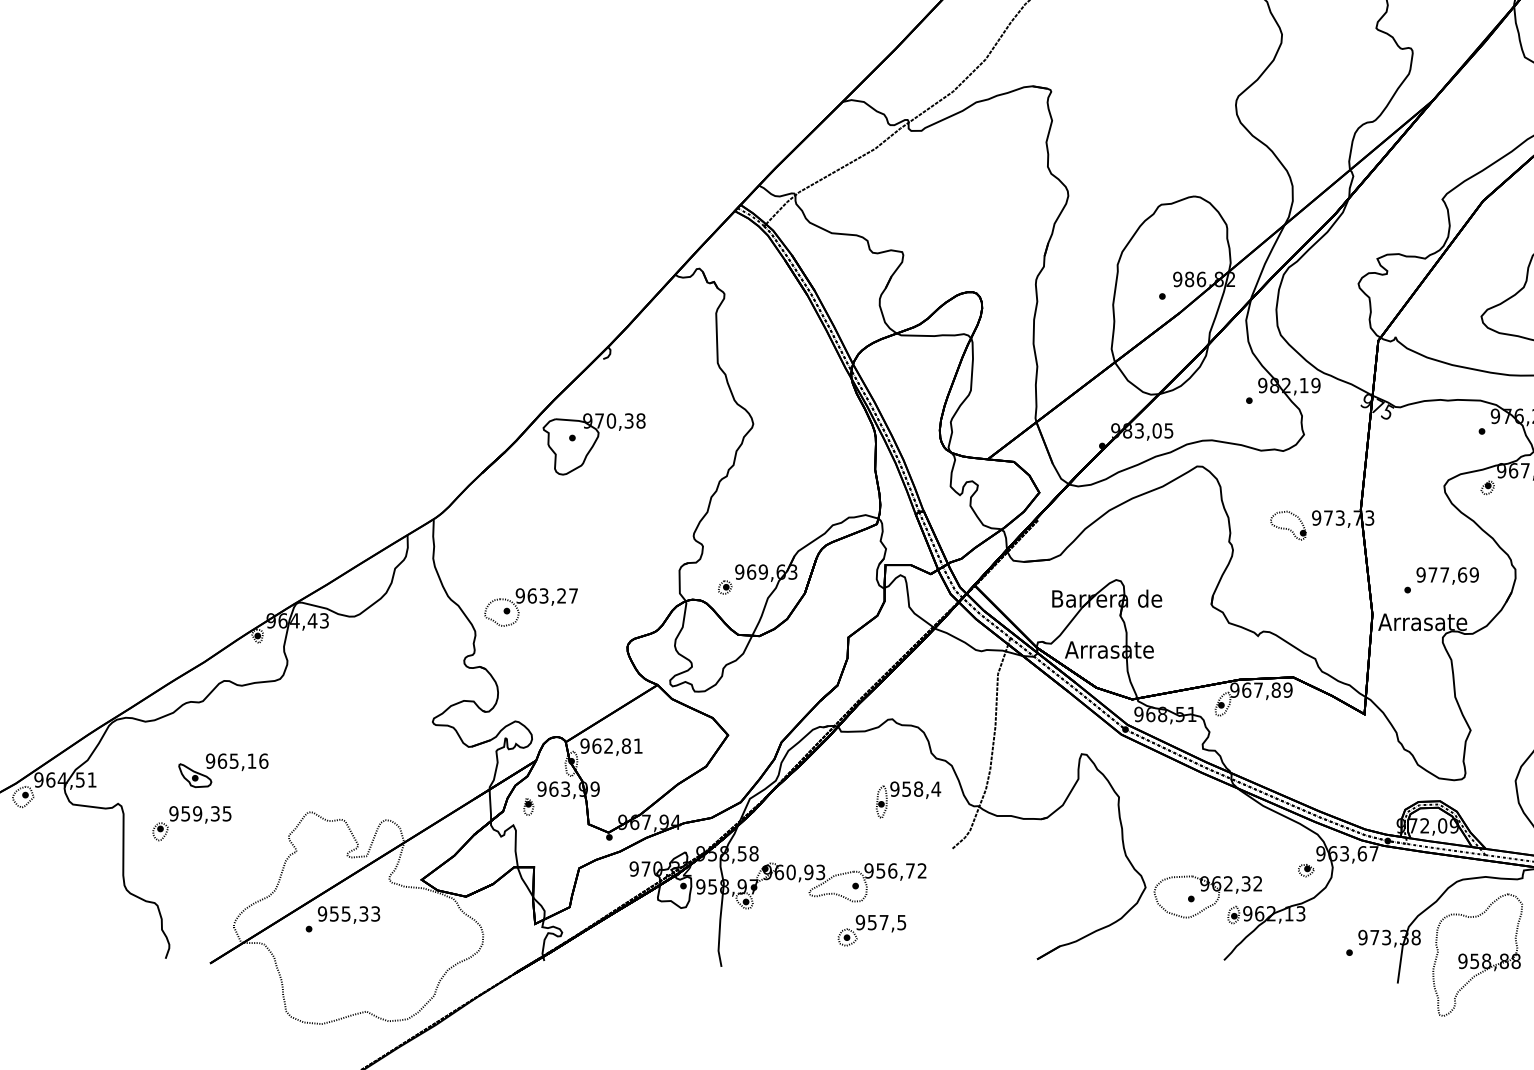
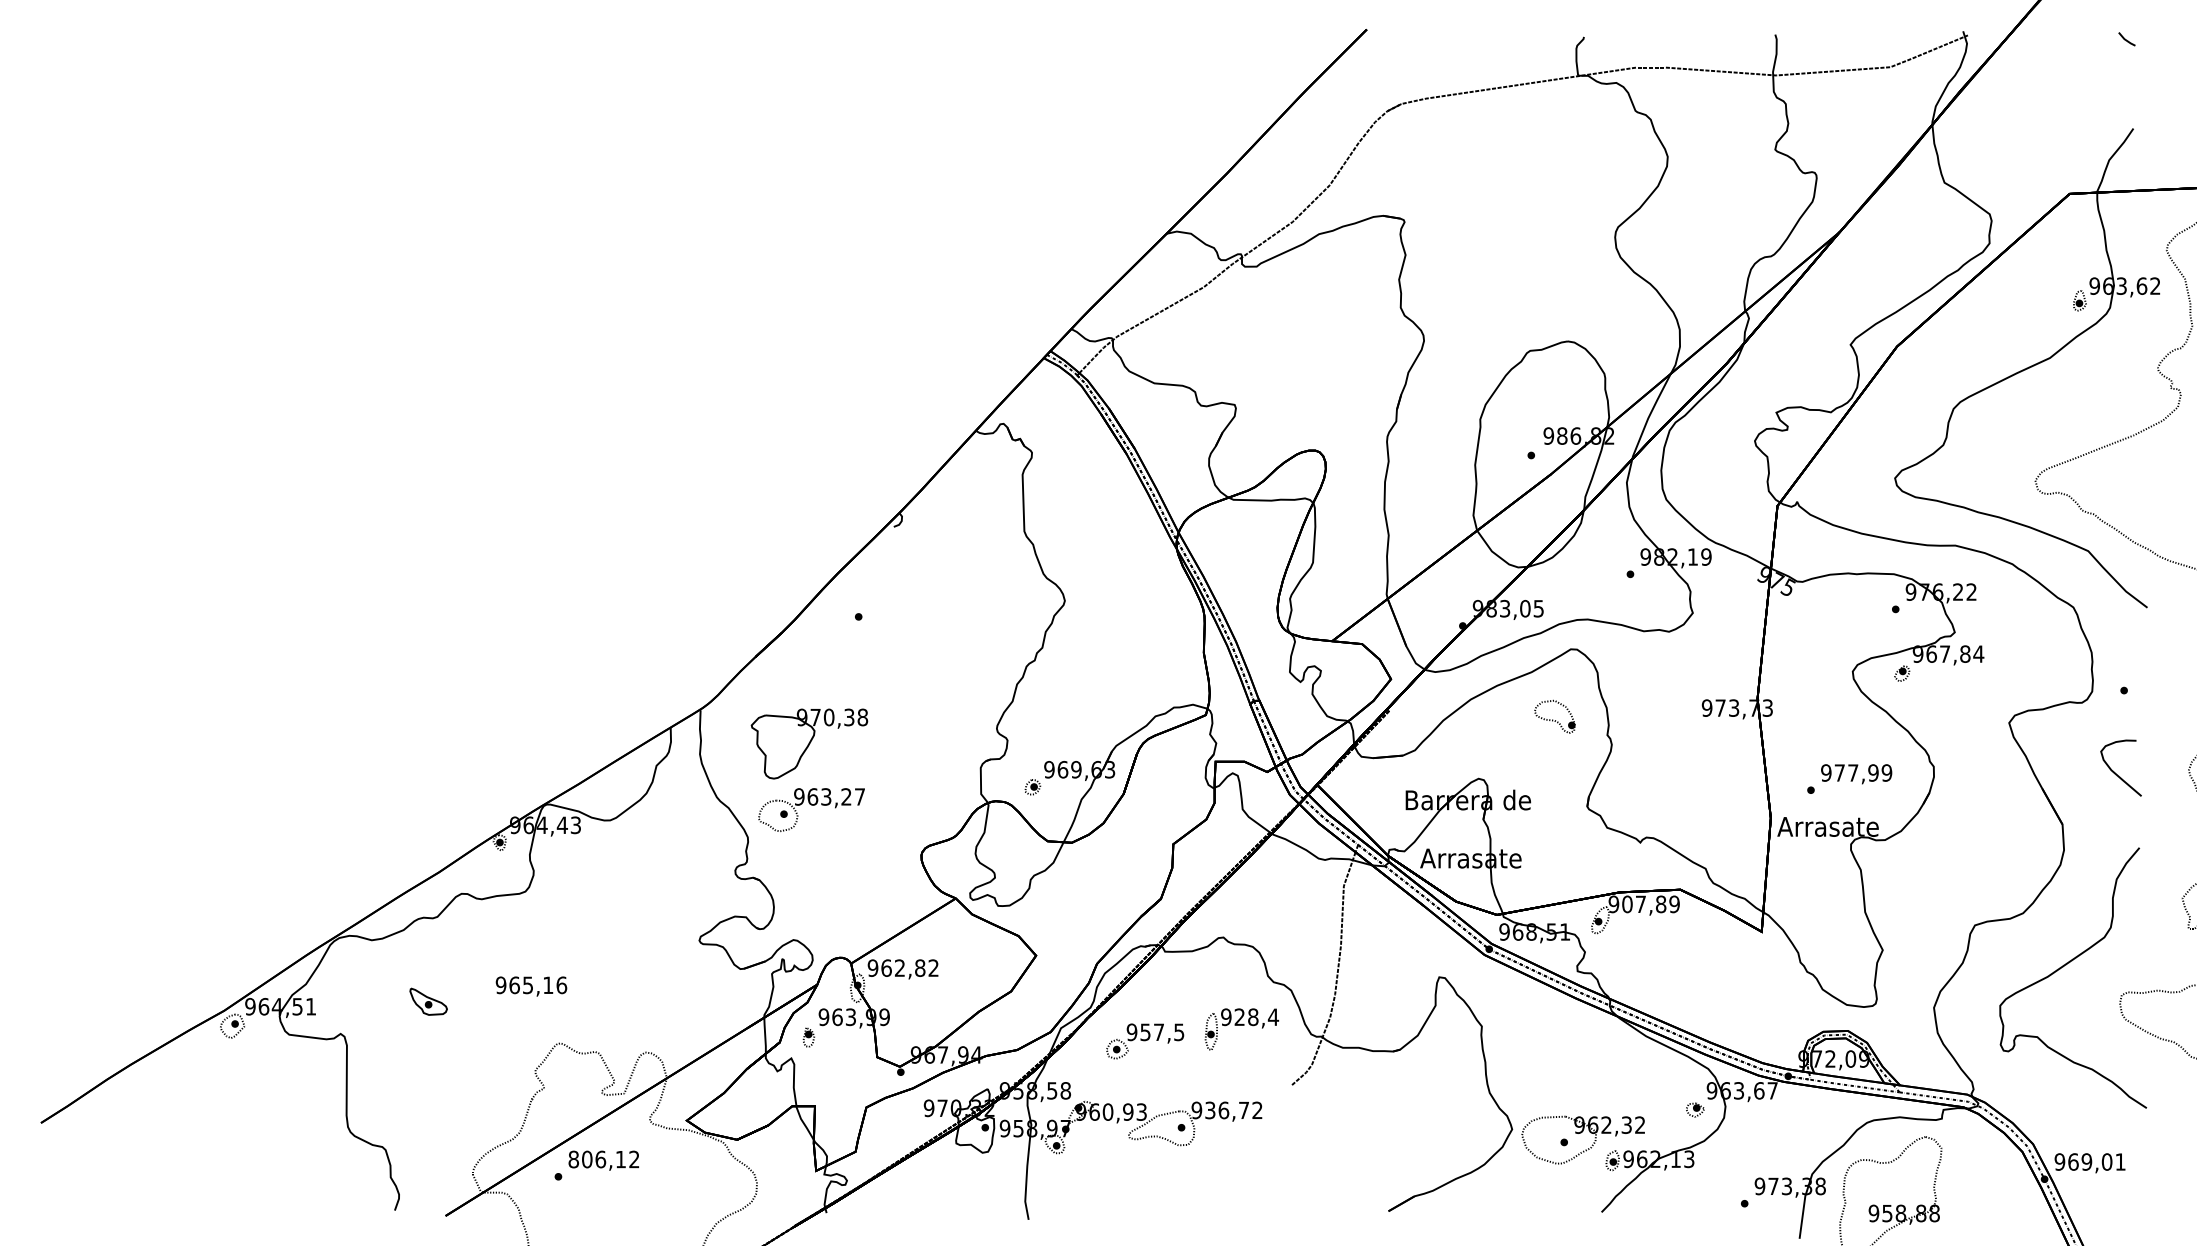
part: (594, 443) -> (809, 743), moved
part: (1287, 525) -> (1554, 716), moved
text: (1462, 574) -> (1873, 772), 977,69 -> 977,99
text: (1246, 689) -> (1627, 903), 967,89 -> 907,89
text: (638, 745) -> (933, 967), 962,81 -> 962,82
text: (237, 762) -> (531, 986), moved
text: (906, 789) -> (1239, 1017), 958,4 -> 928,4
part: (191, 823) -> (424, 1056), removed
text: (881, 870) -> (1210, 1109), 956,72 -> 936,72
text: (348, 913) -> (603, 1159), 955,33 -> 806,12
part: (872, 930) -> (1145, 1041), moved

